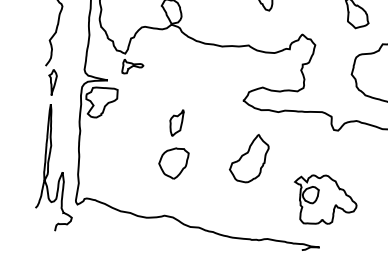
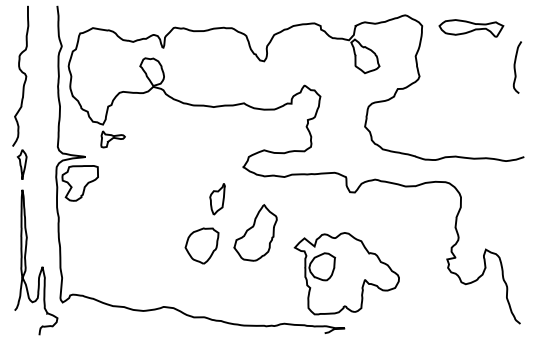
part: (176, 123) -> (217, 199), moved
part: (173, 162) -> (201, 245), moved
part: (325, 200) -> (346, 273), size x1.43

